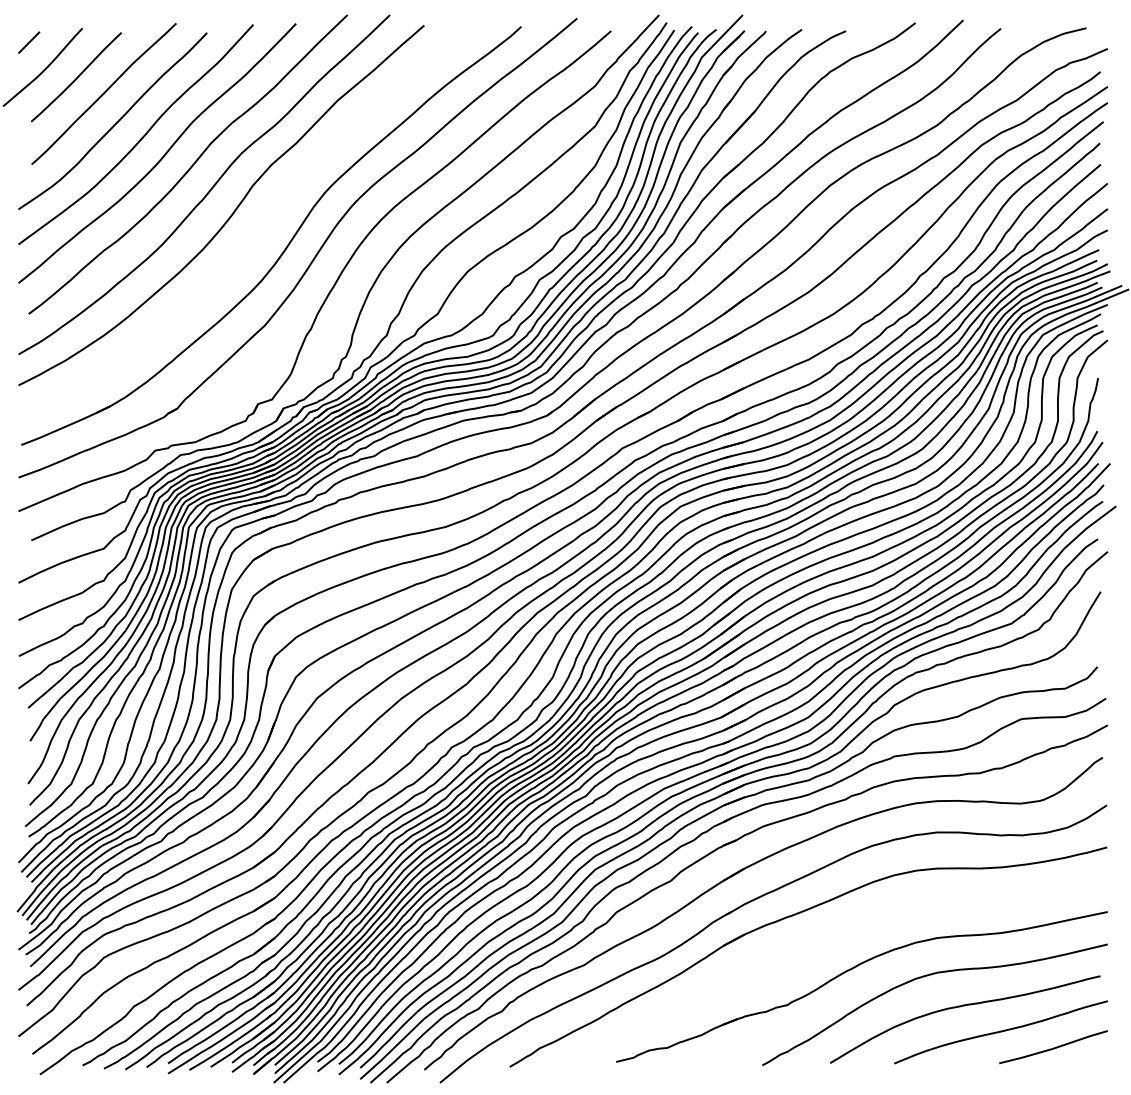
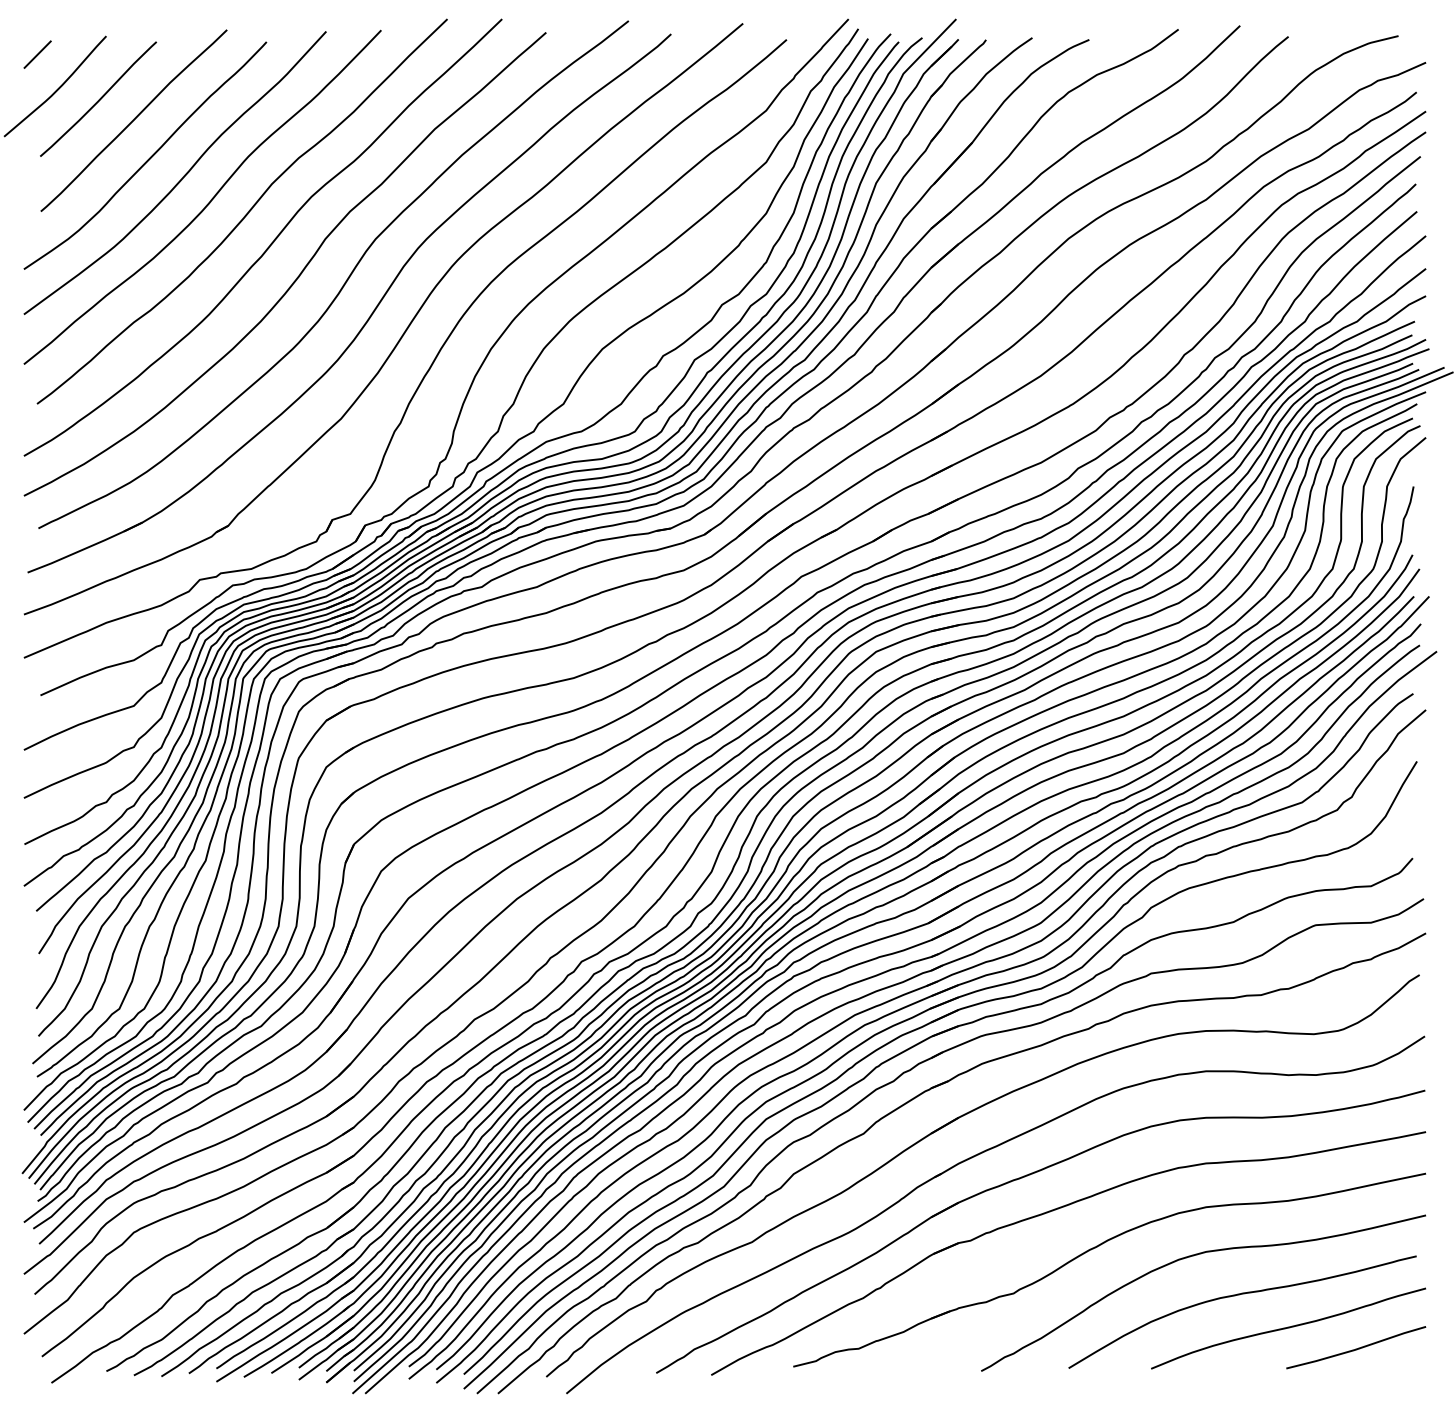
curve: (267, 219) -> (344, 282), added
part: (818, 941) -> (1053, 1211), added

